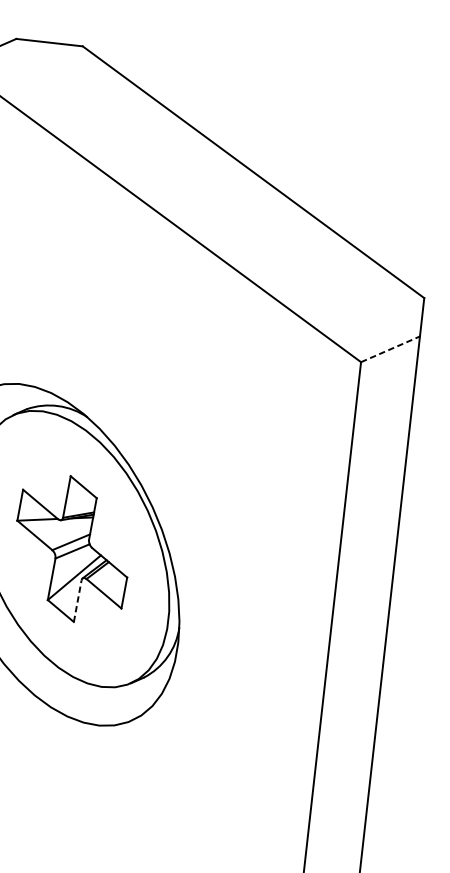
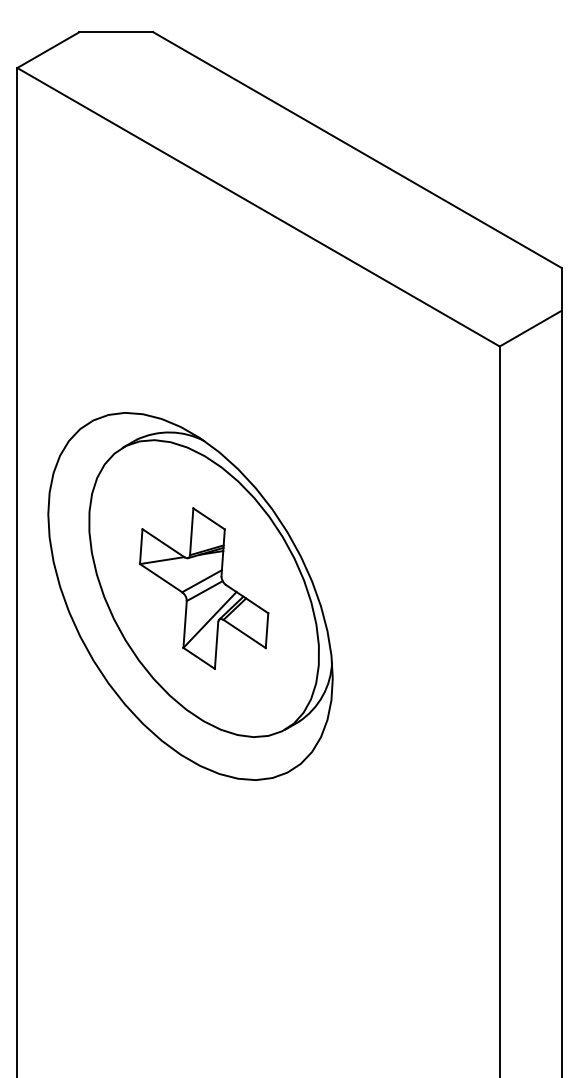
line: (390, 349) -> (530, 328), dashed -> solid
line: (77, 601) -> (216, 645), dashed -> solid

